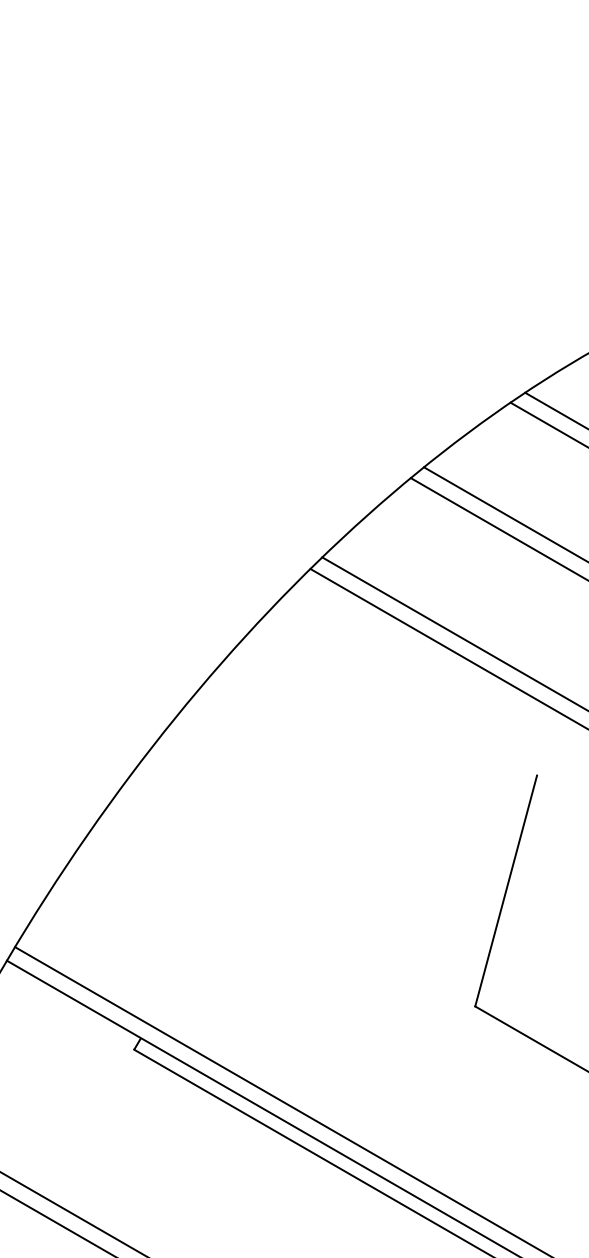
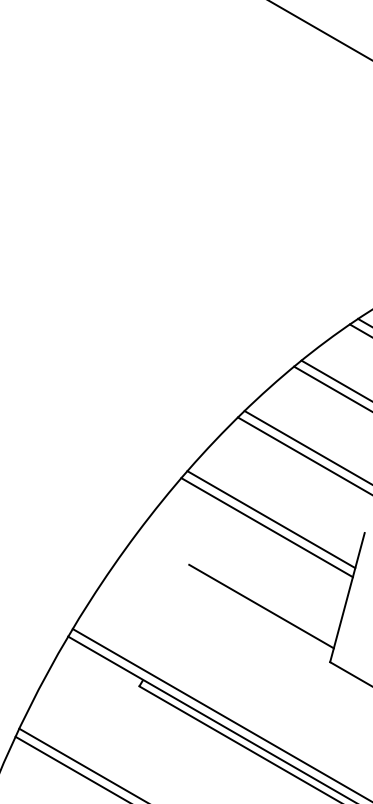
line: (370, 751) -> (271, 519), added
line: (361, 765) -> (266, 527), added
line: (352, 906) -> (261, 606), added

